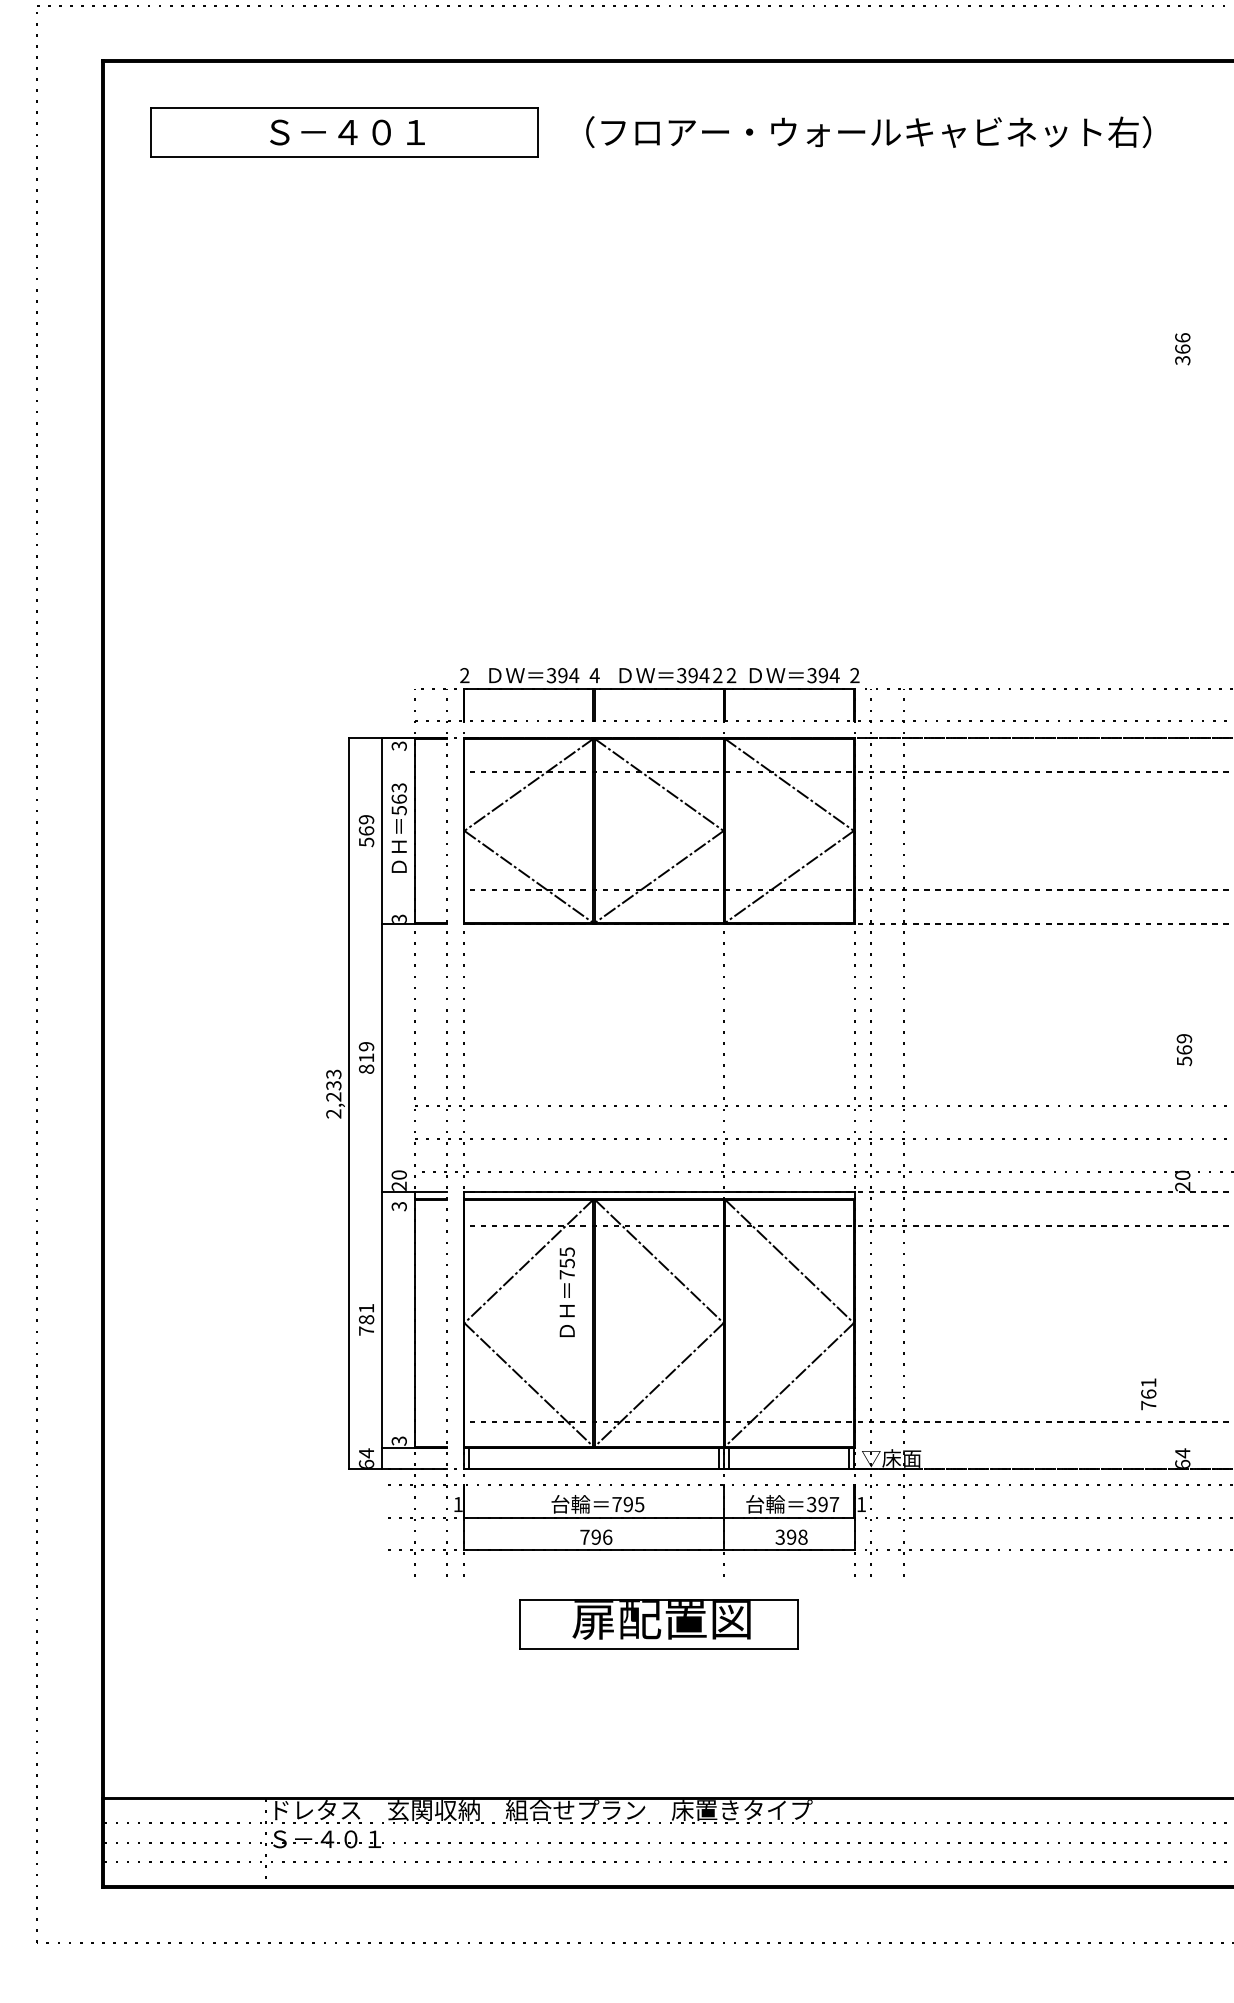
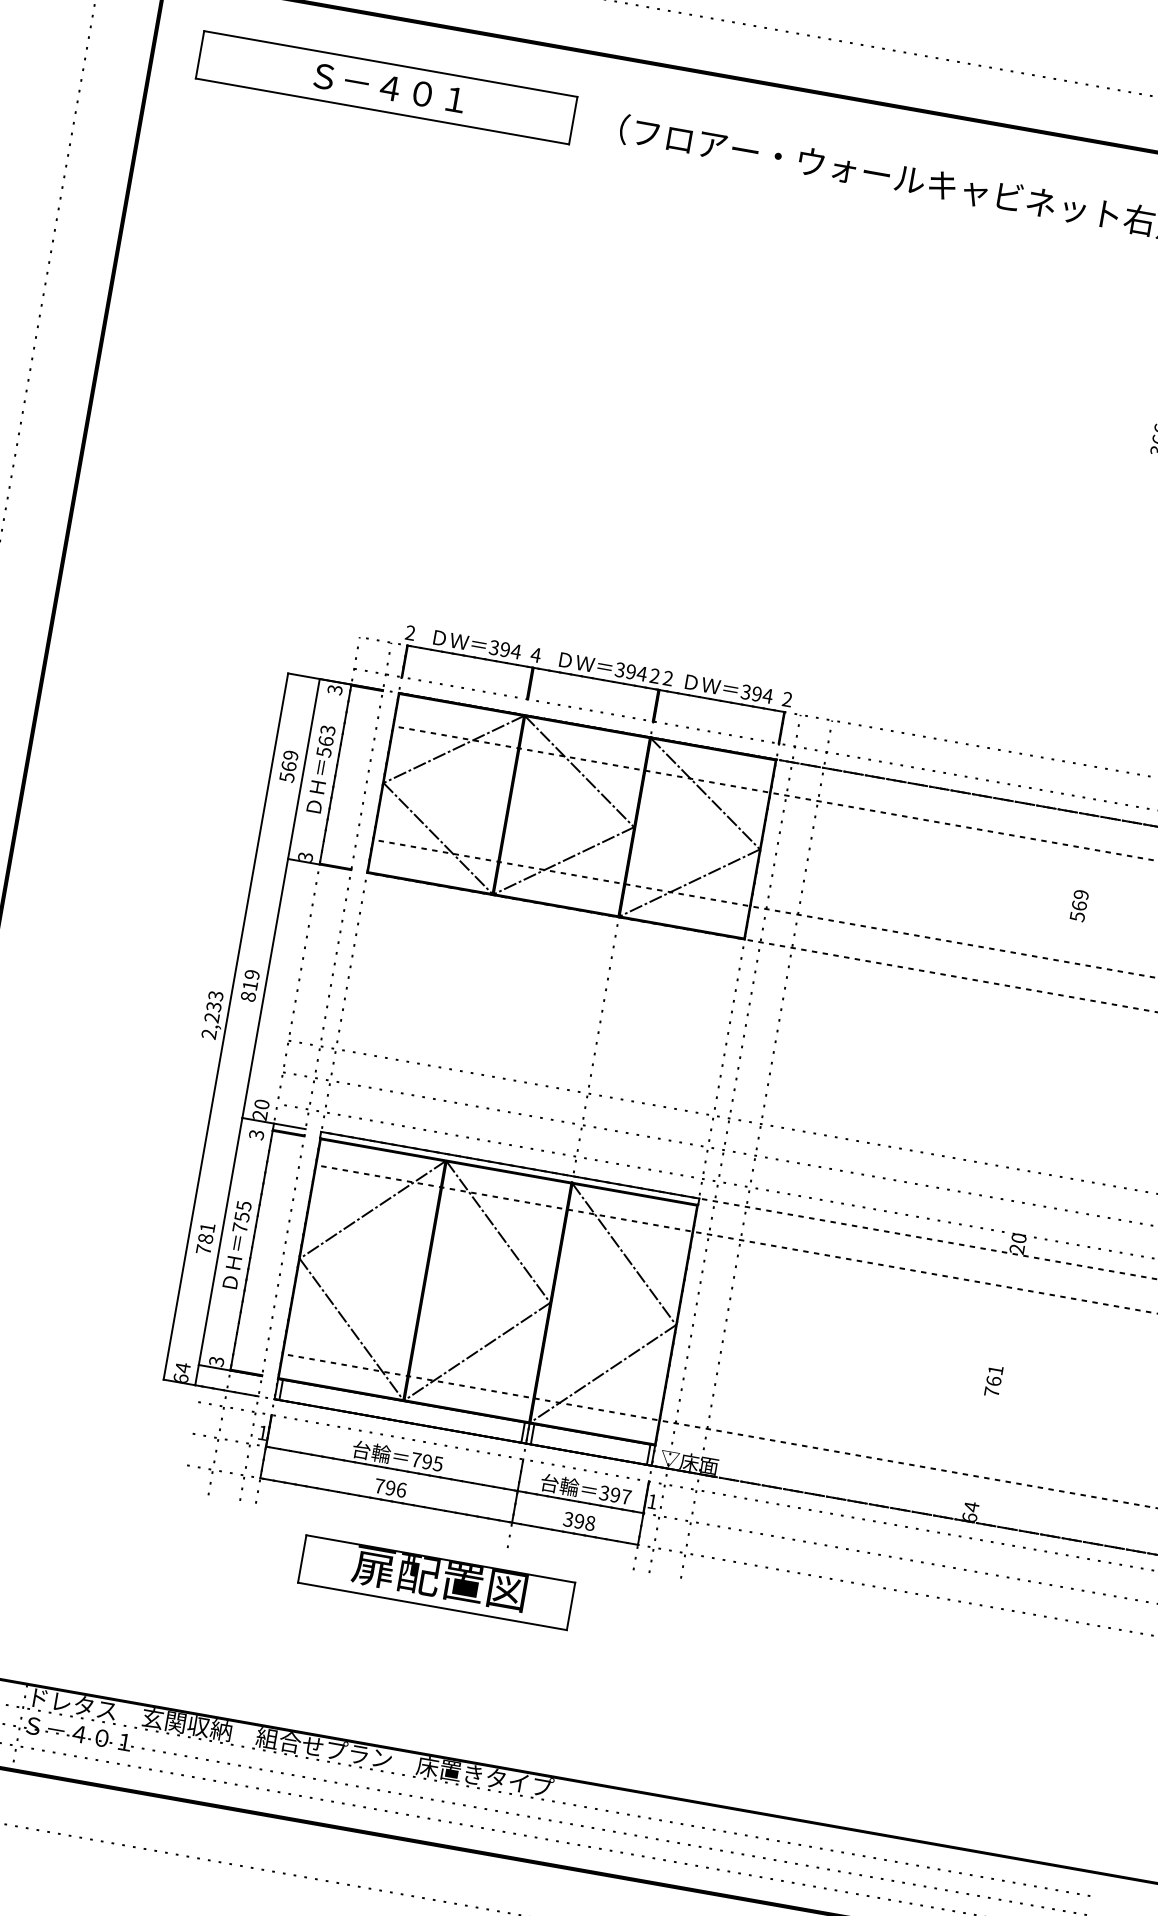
text: (1184, 1050) -> (1079, 906), moved
text: (566, 1291) -> (236, 1243), moved
text: (1148, 1394) -> (993, 1381), moved

